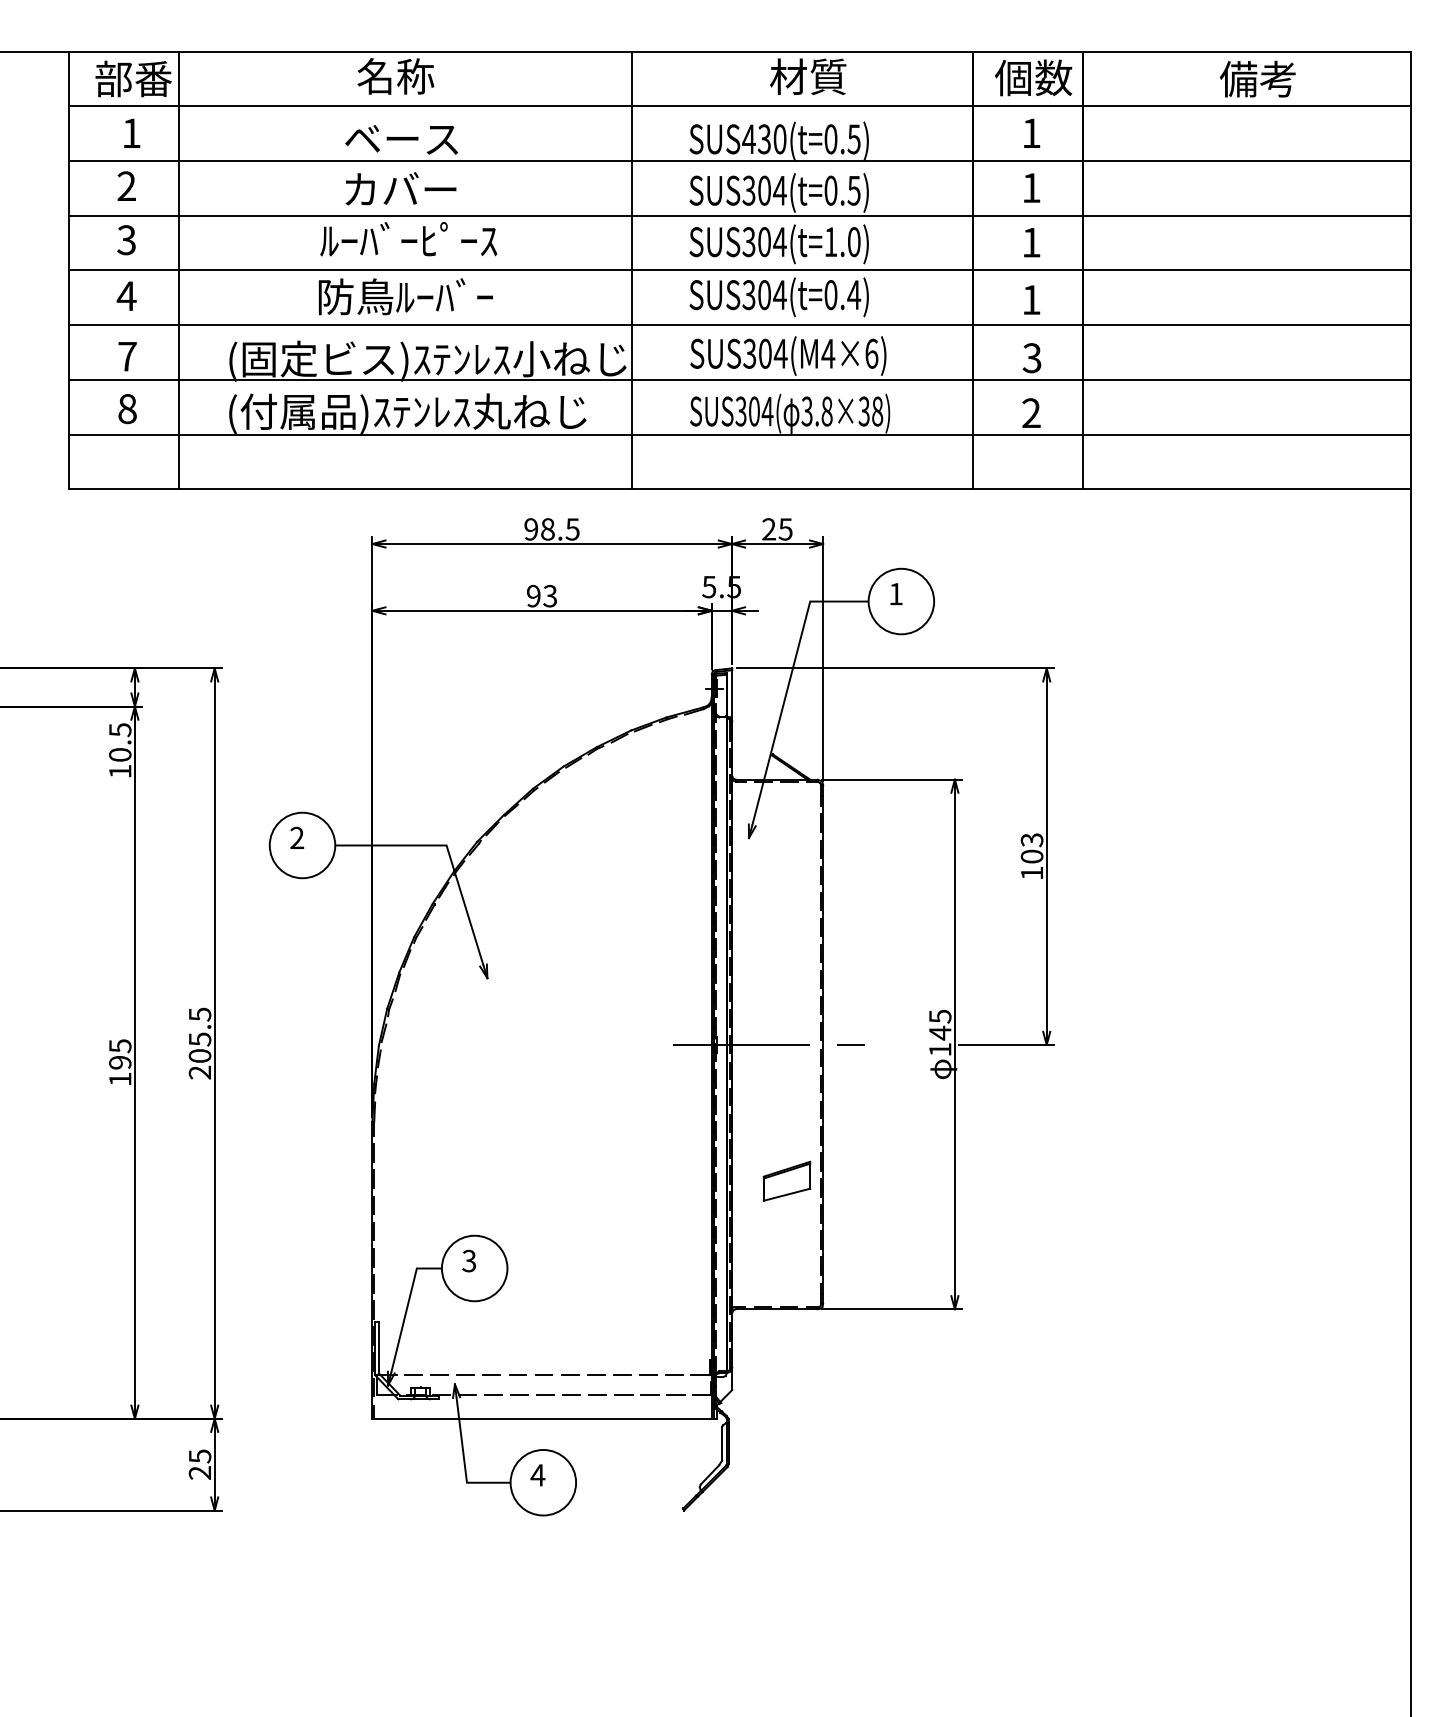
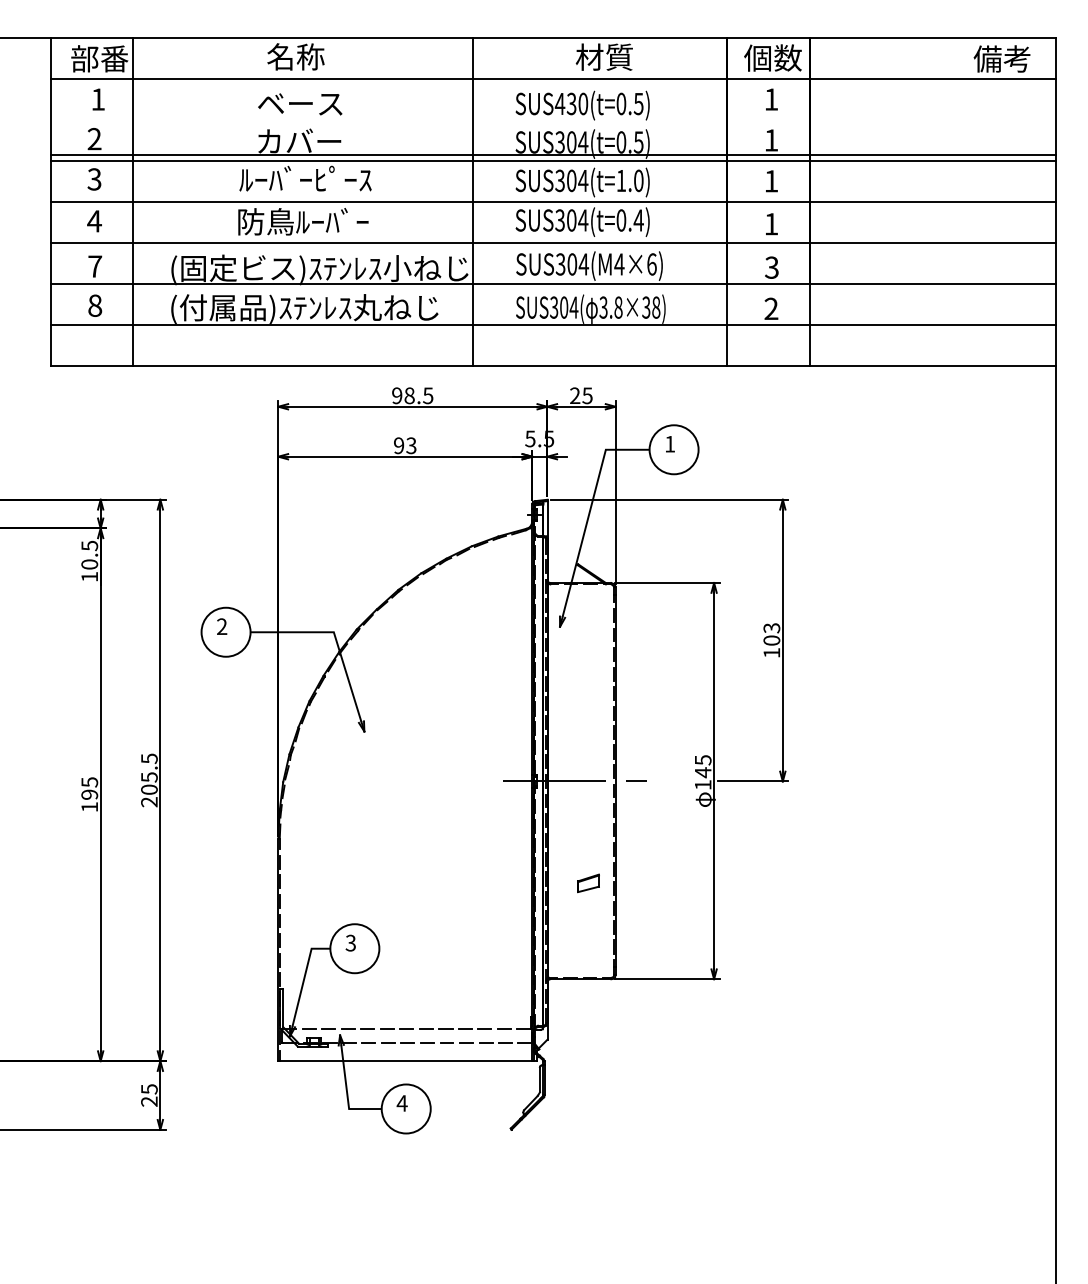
text: (1257, 78) -> (1001, 58), moved
line: (740, 160) -> (553, 154), moved
part: (786, 1180) -> (588, 882), size x0.6

